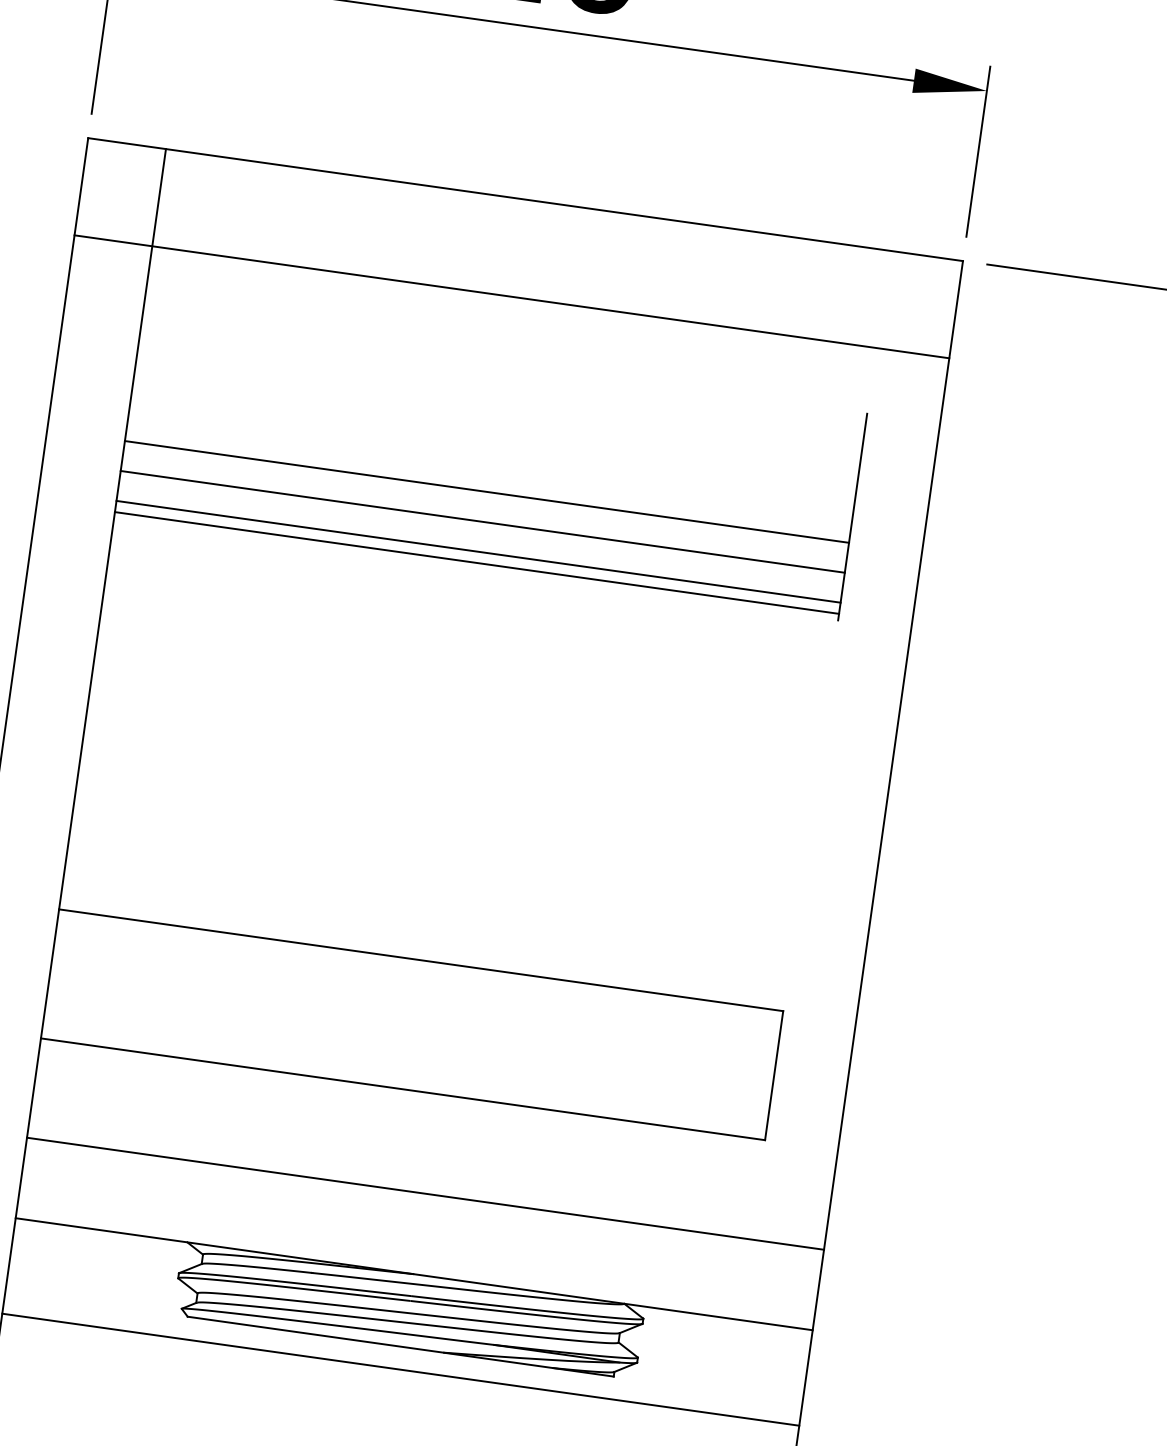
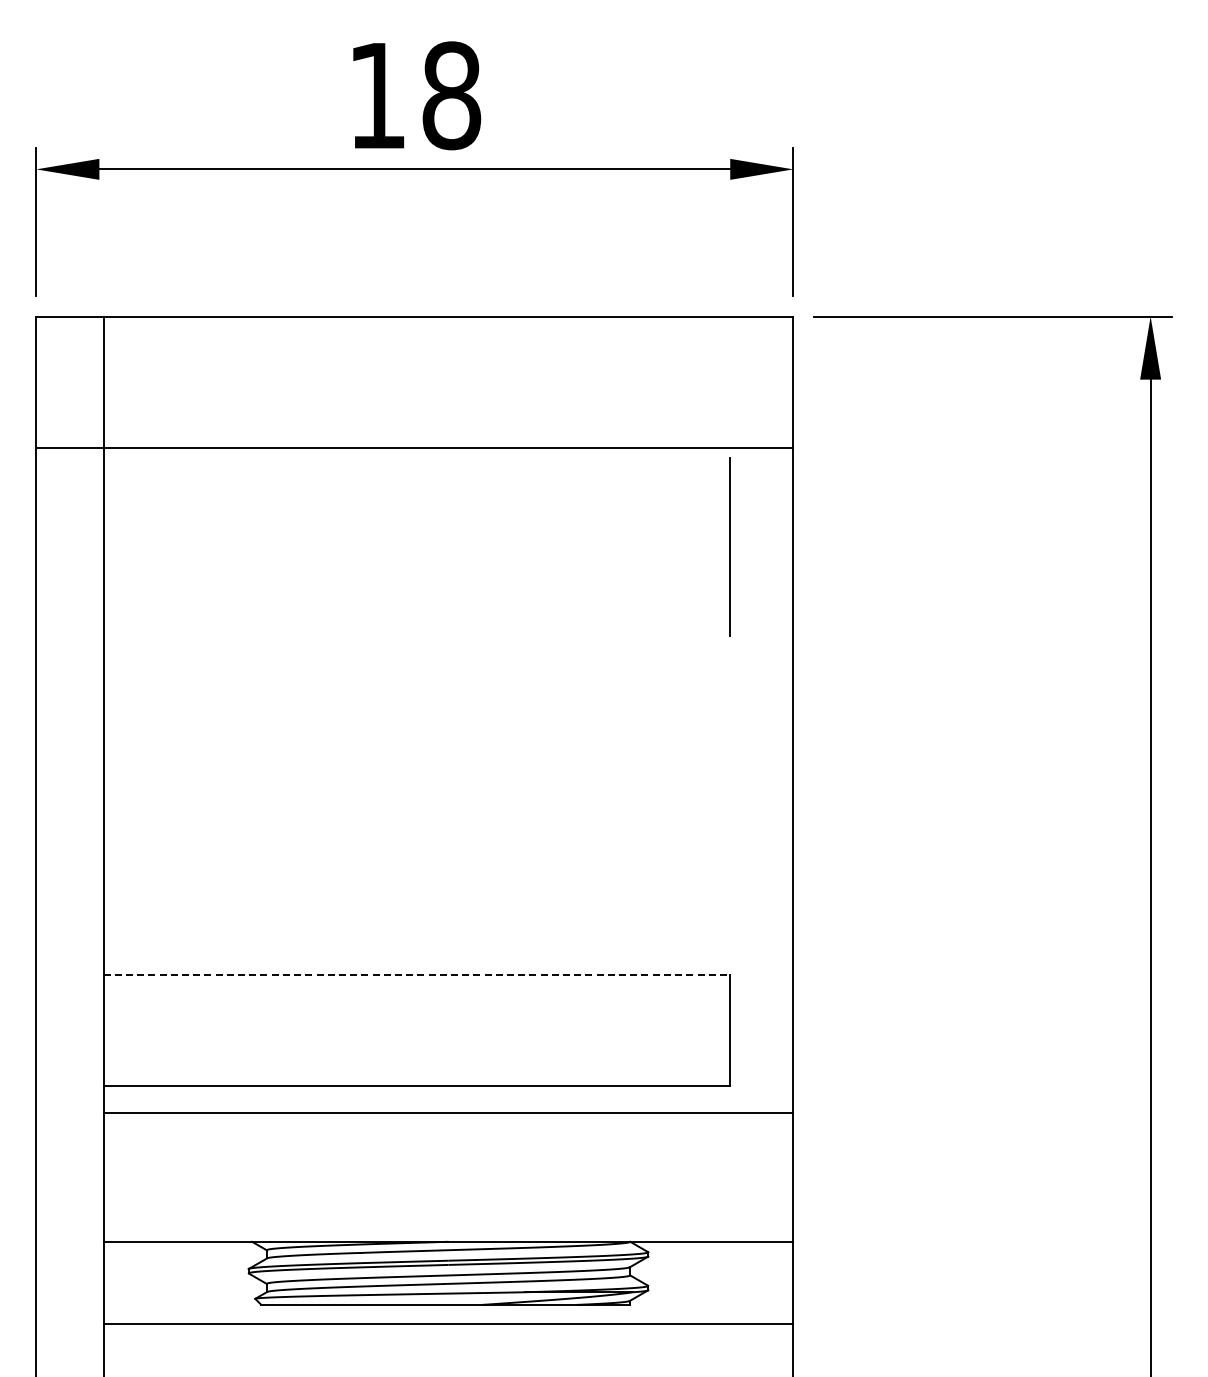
line: (511, 296) -> (414, 447), moved
line: (486, 492) -> (416, 569), removed
line: (482, 522) -> (416, 595), removed
line: (478, 552) -> (416, 621), removed
line: (476, 562) -> (416, 630), removed
line: (421, 960) -> (417, 974), solid -> dashed
line: (425, 1194) -> (448, 1113), moved

